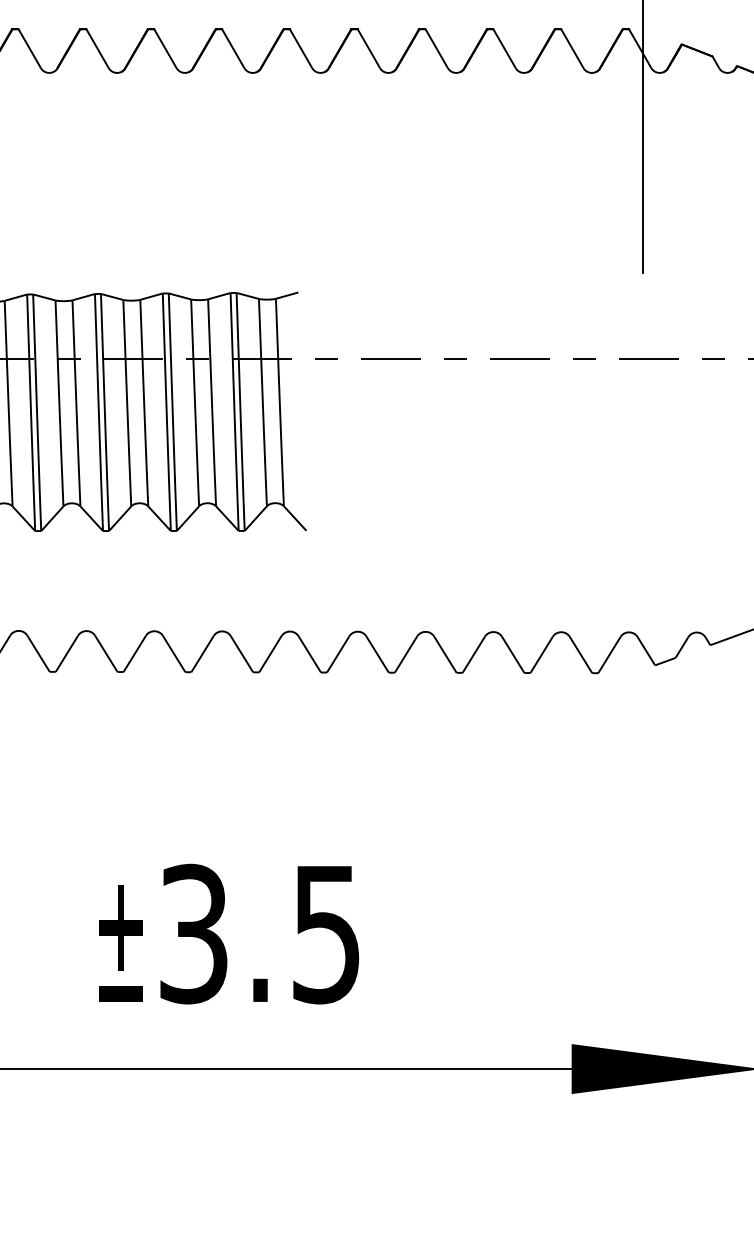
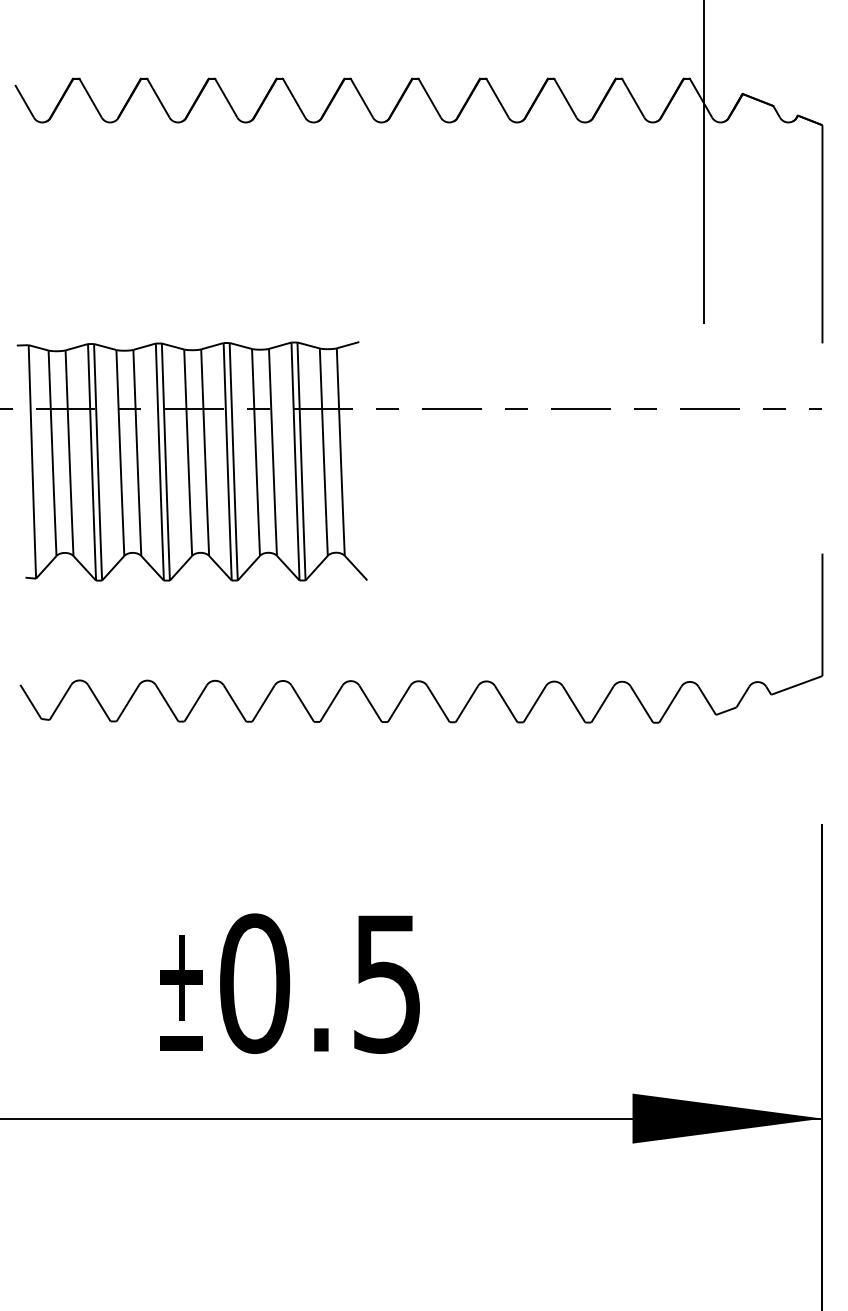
text: (194, 933) -> (255, 983), 3.5 -> 0.5

